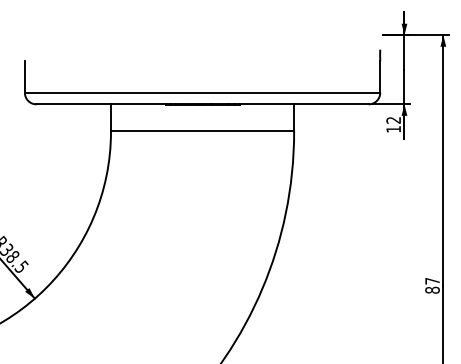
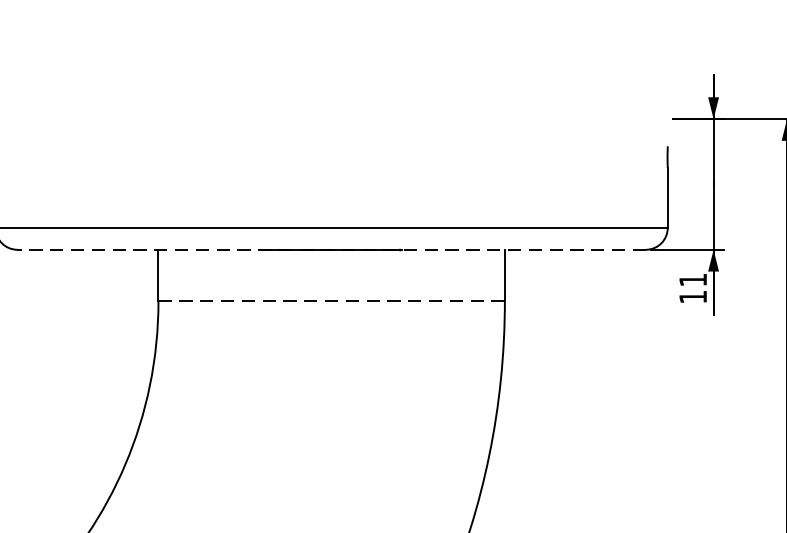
line: (202, 104) -> (331, 250), solid -> dashed
text: (393, 120) -> (692, 280), 12 -> 11
line: (202, 131) -> (331, 301), solid -> dashed

